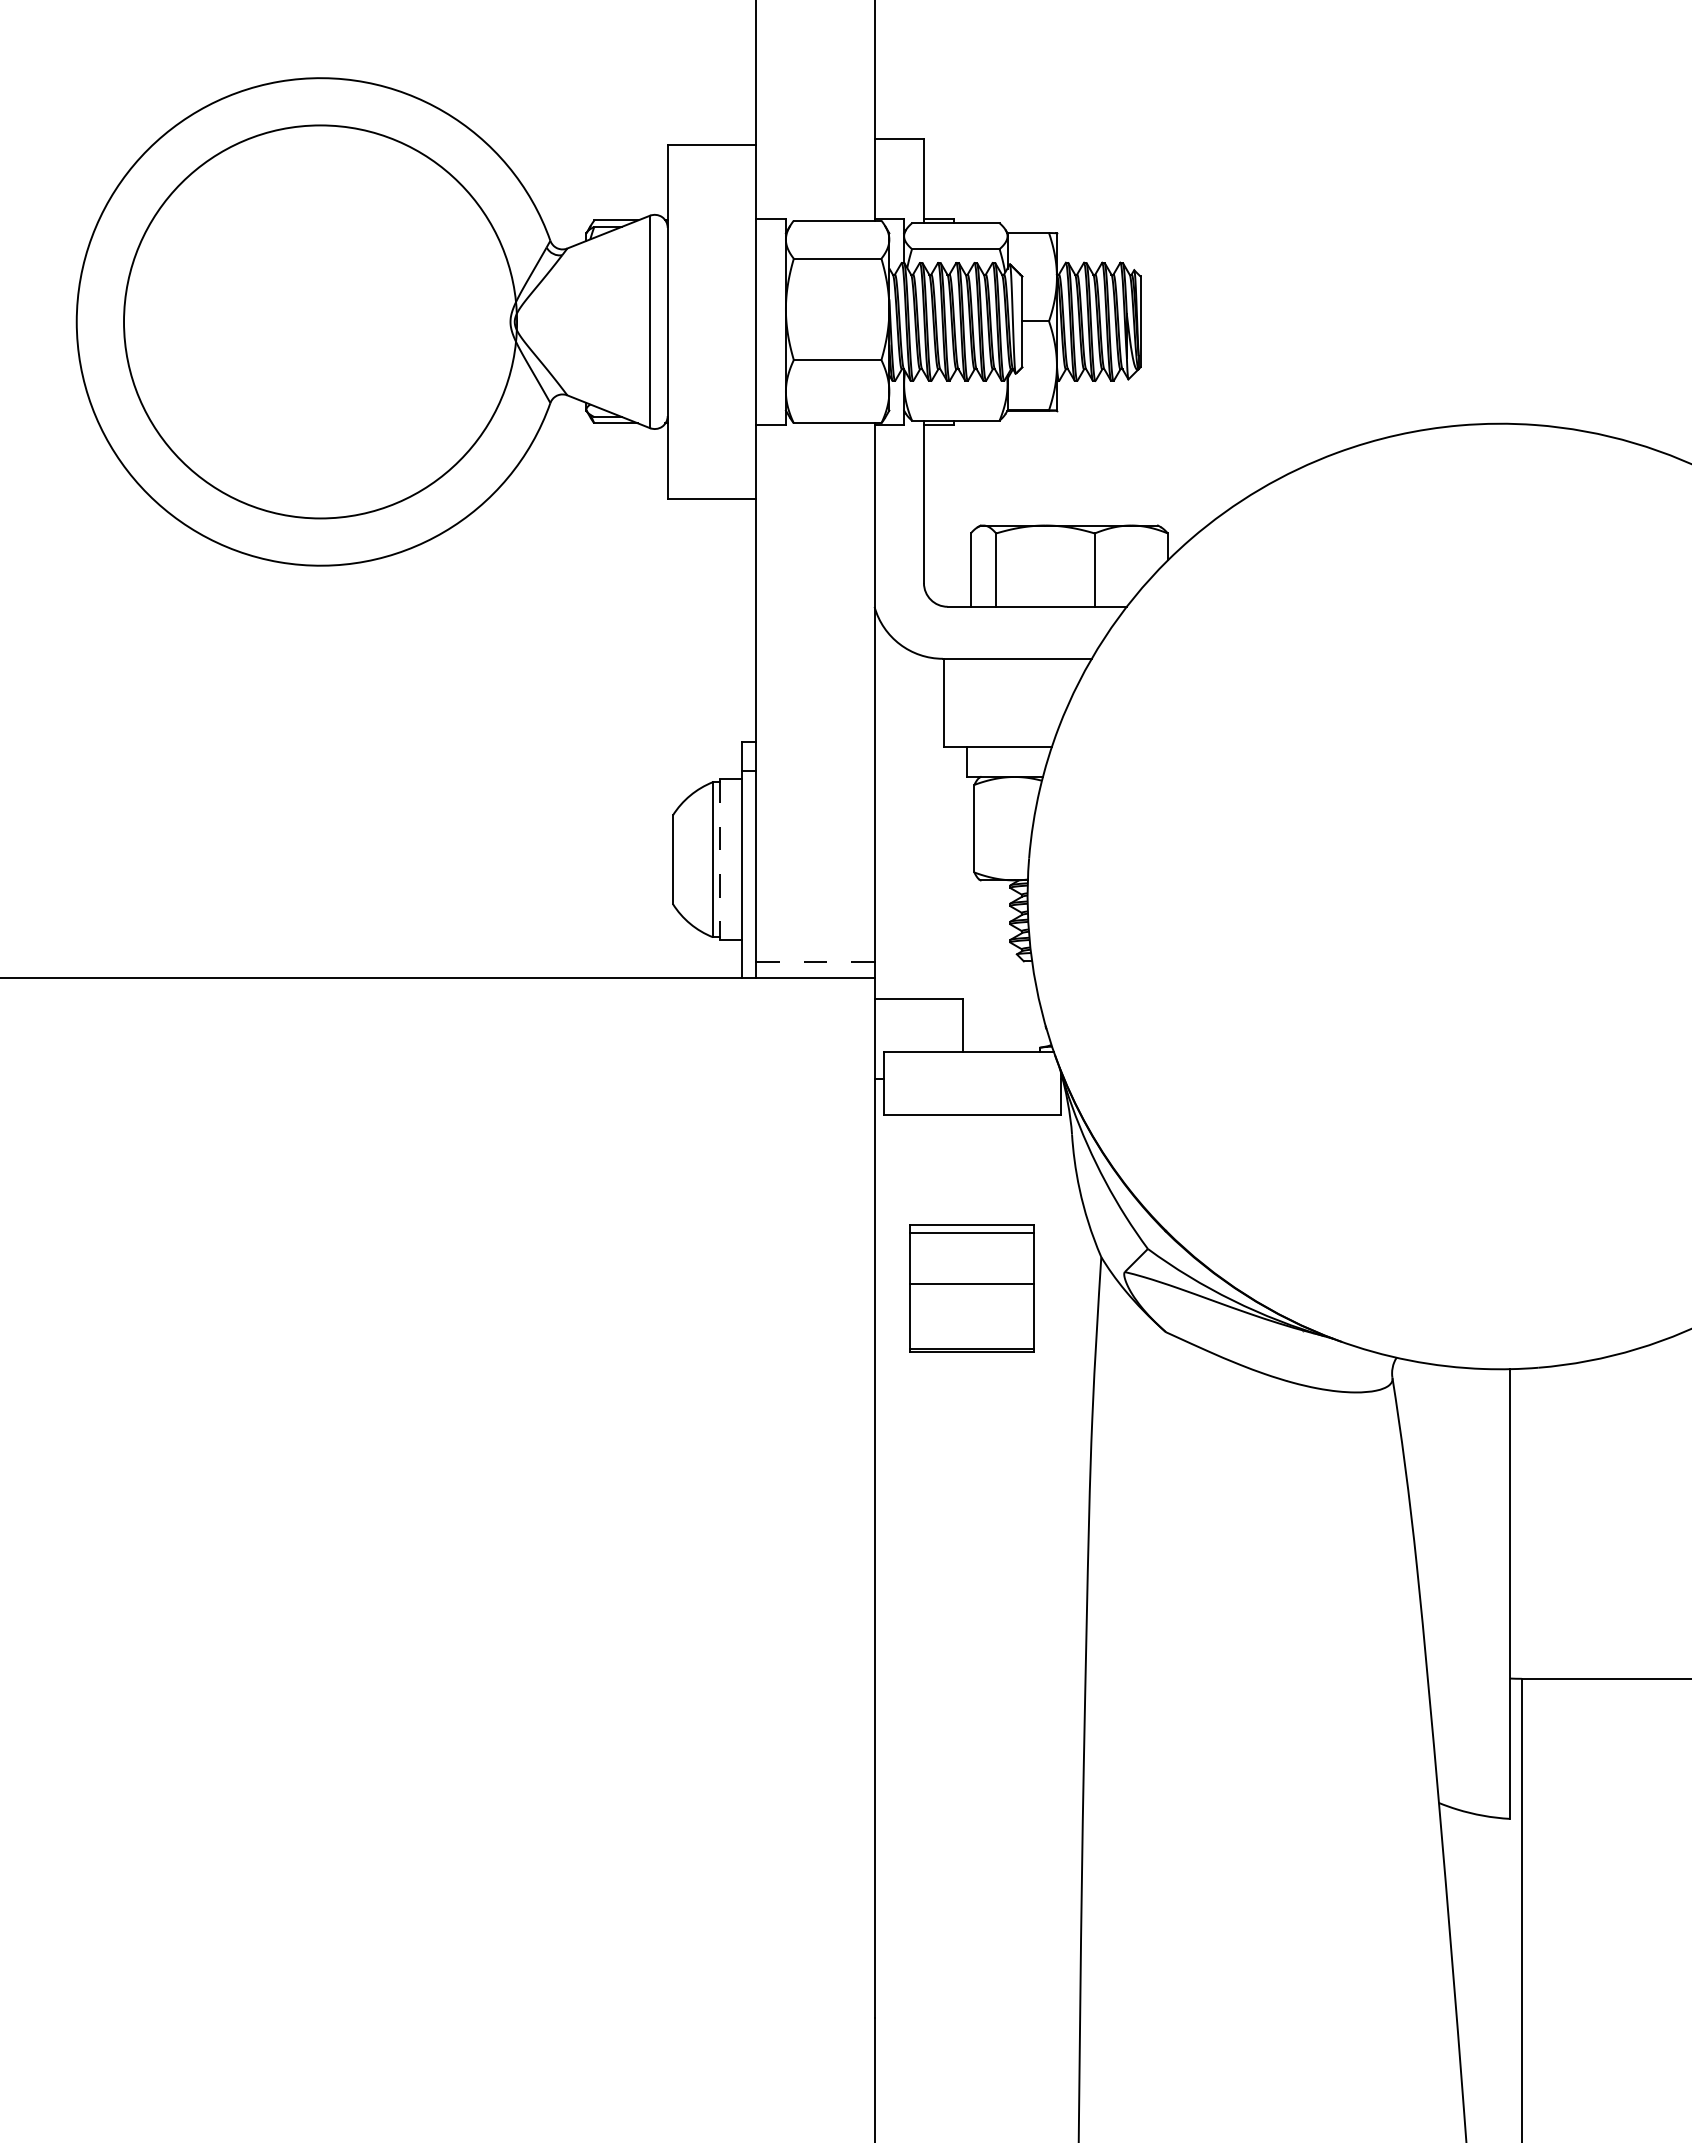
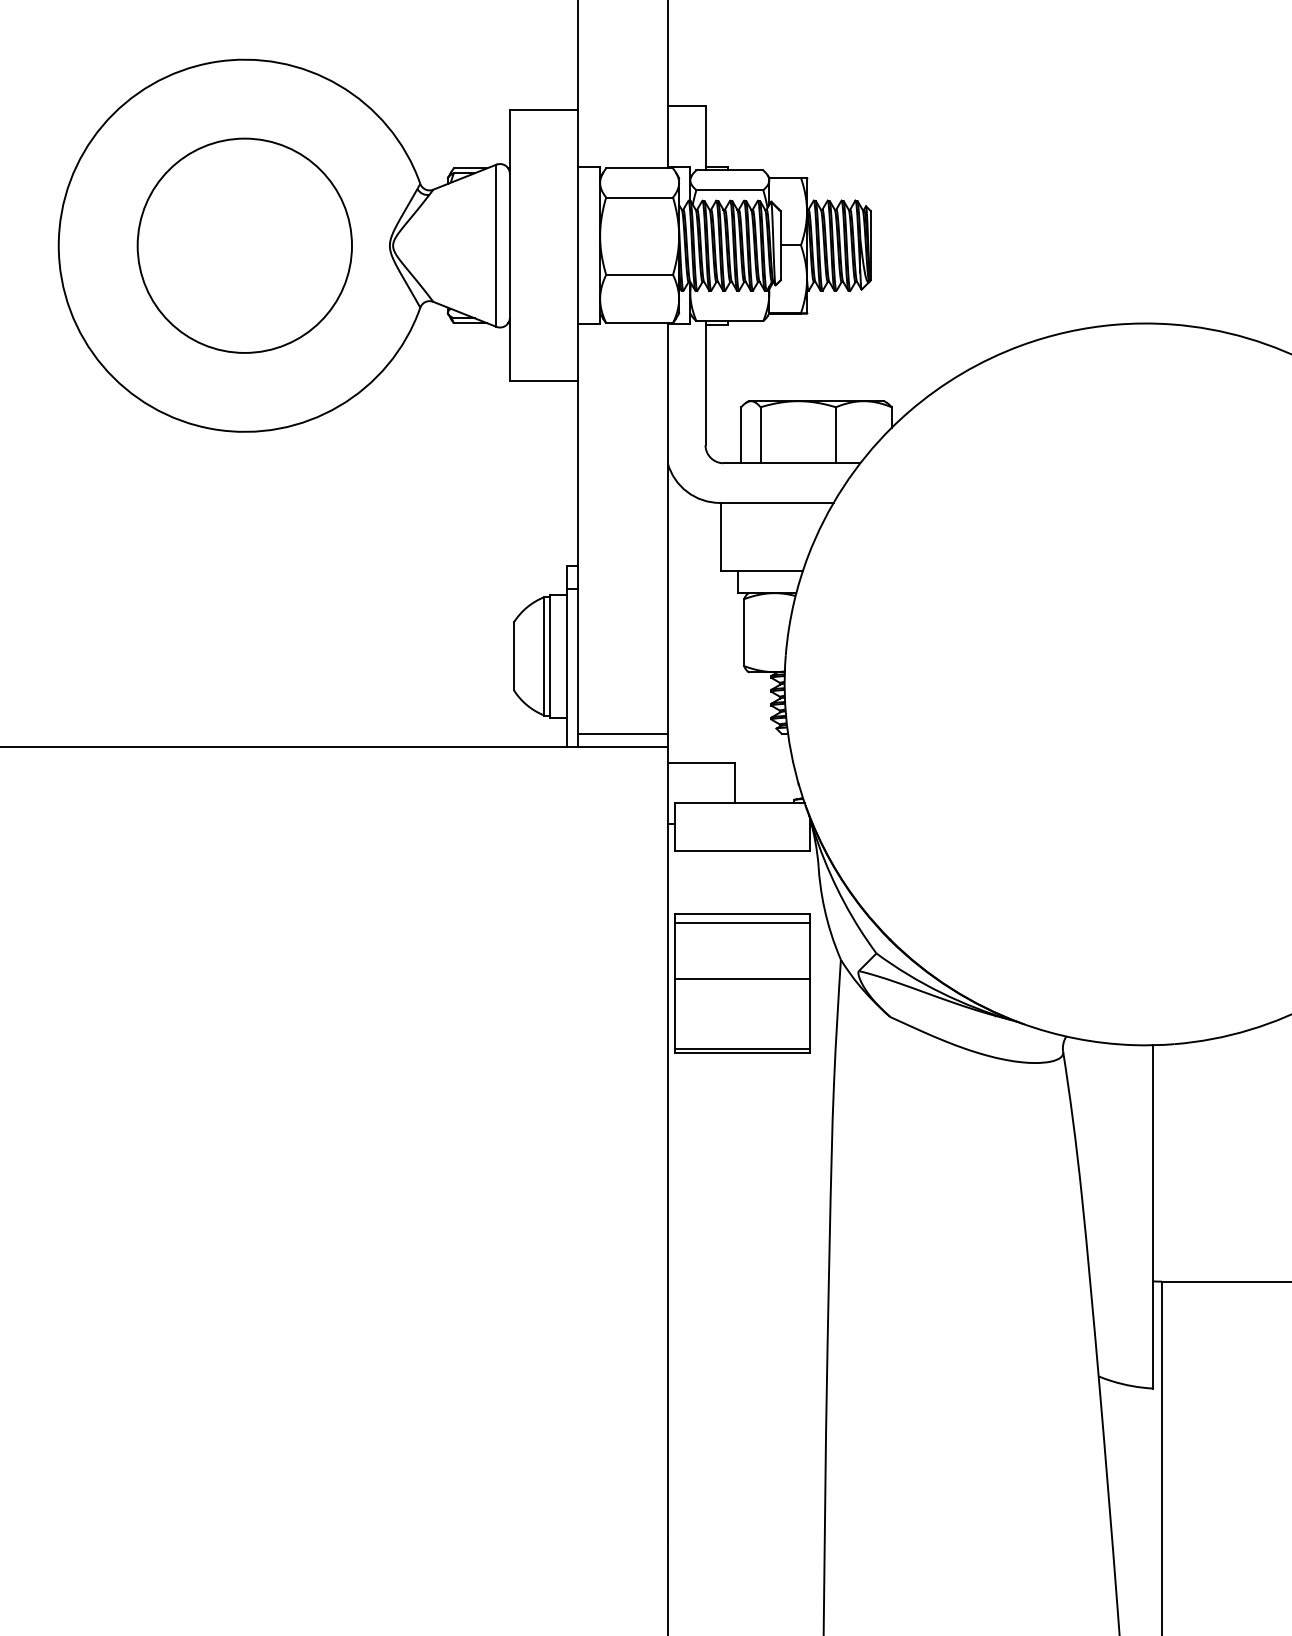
circle: (320, 321) -> (244, 245), size x0.71
line: (719, 860) -> (549, 656), dashed -> solid
line: (814, 961) -> (621, 734), dashed -> solid
part: (972, 1288) -> (742, 983), size x1.43

